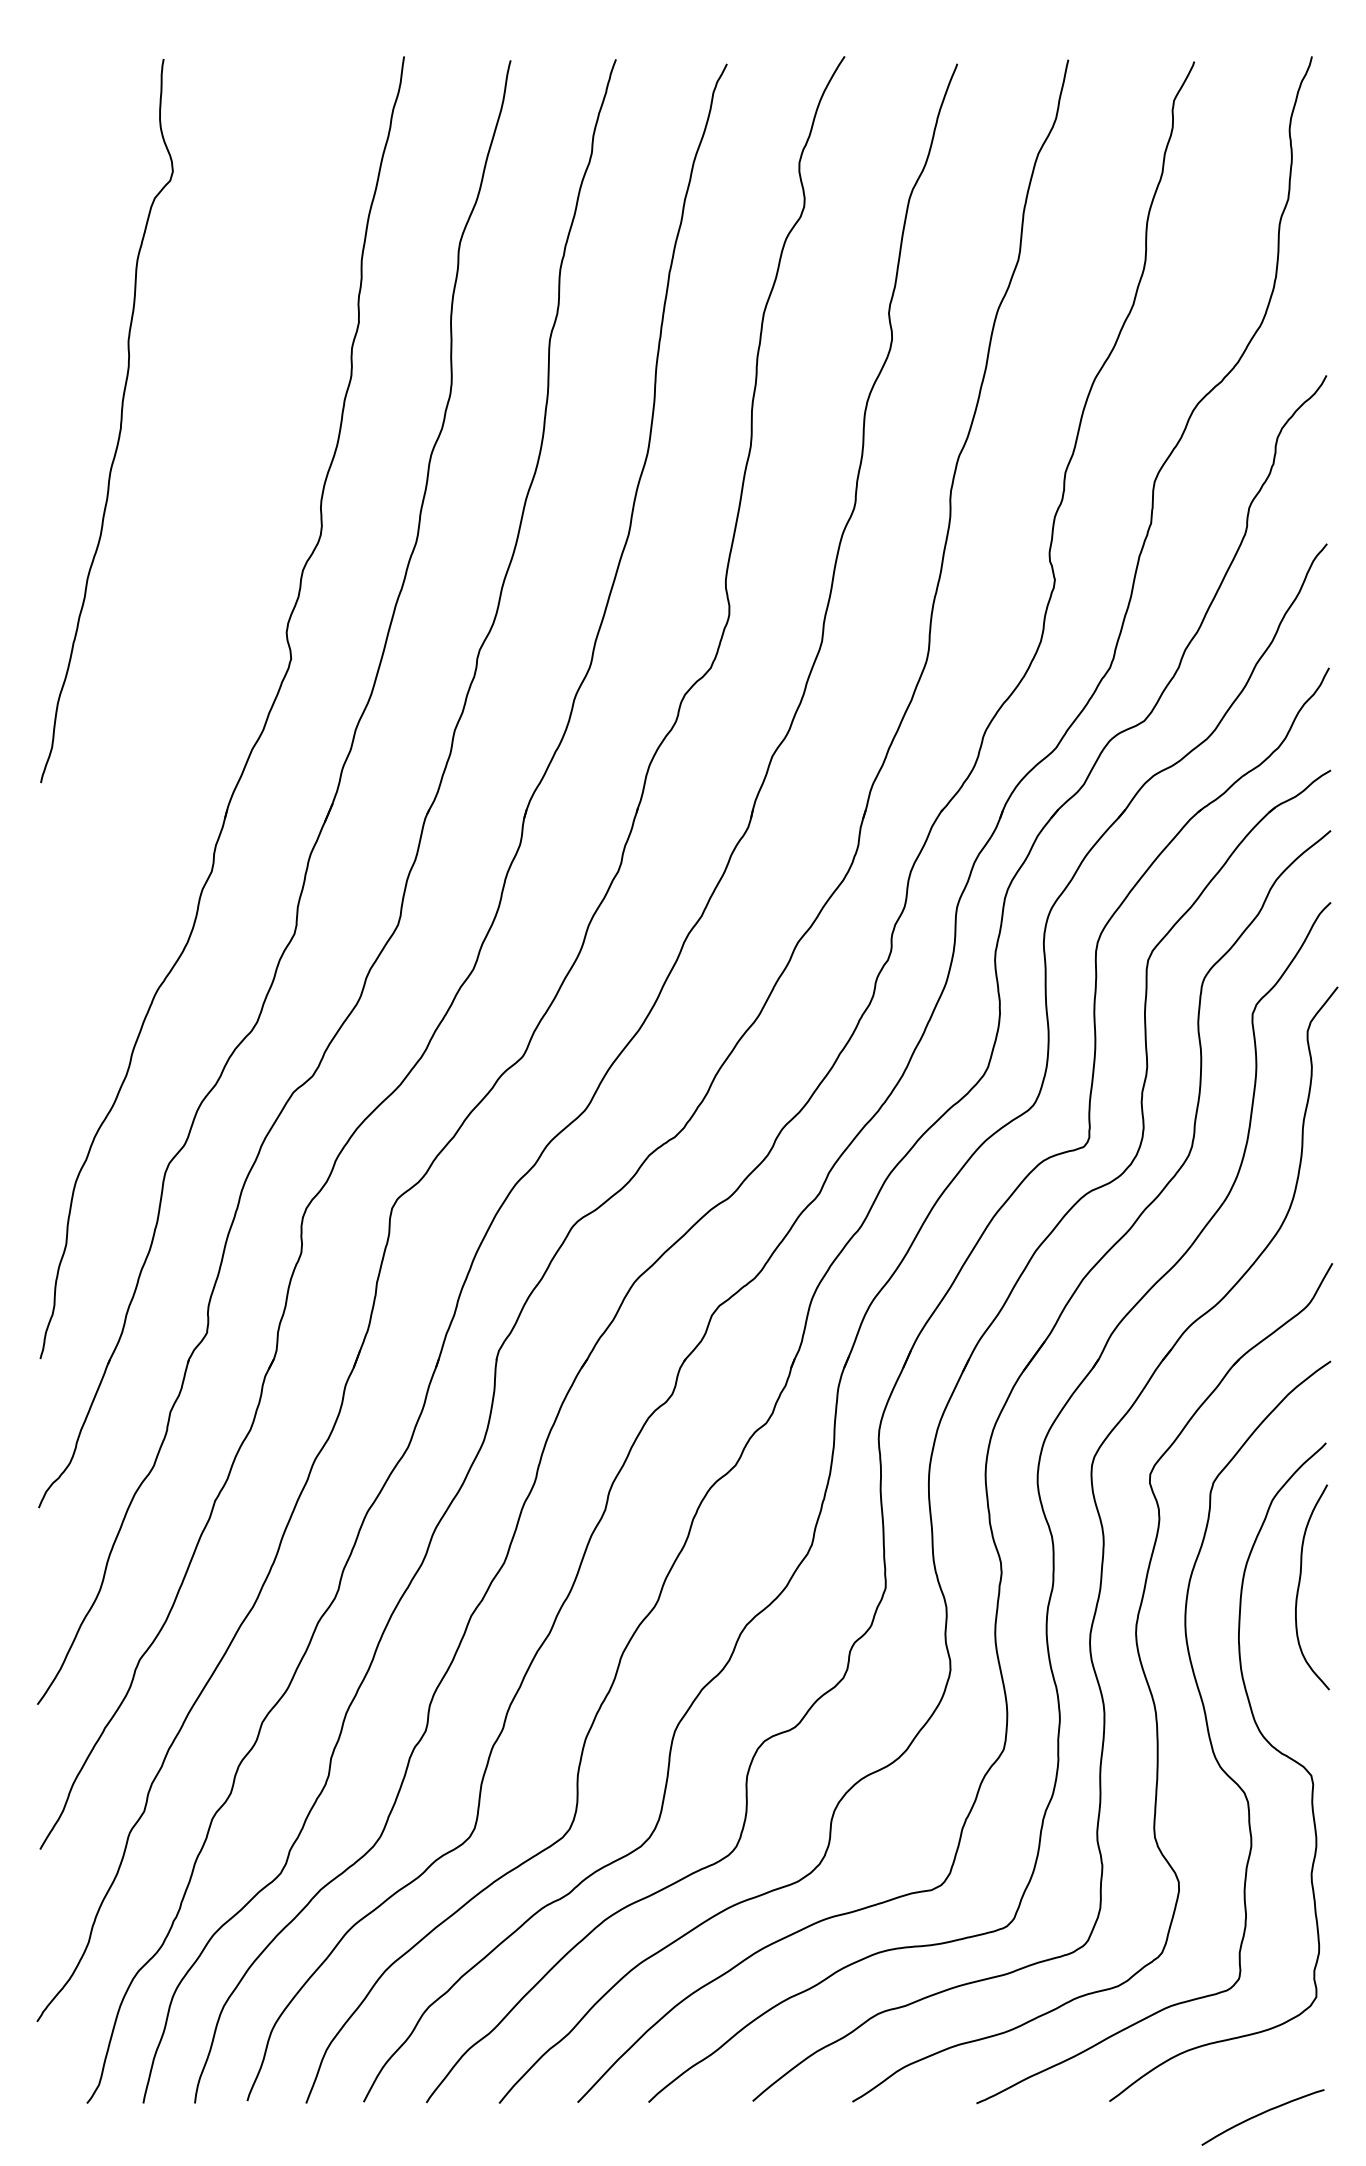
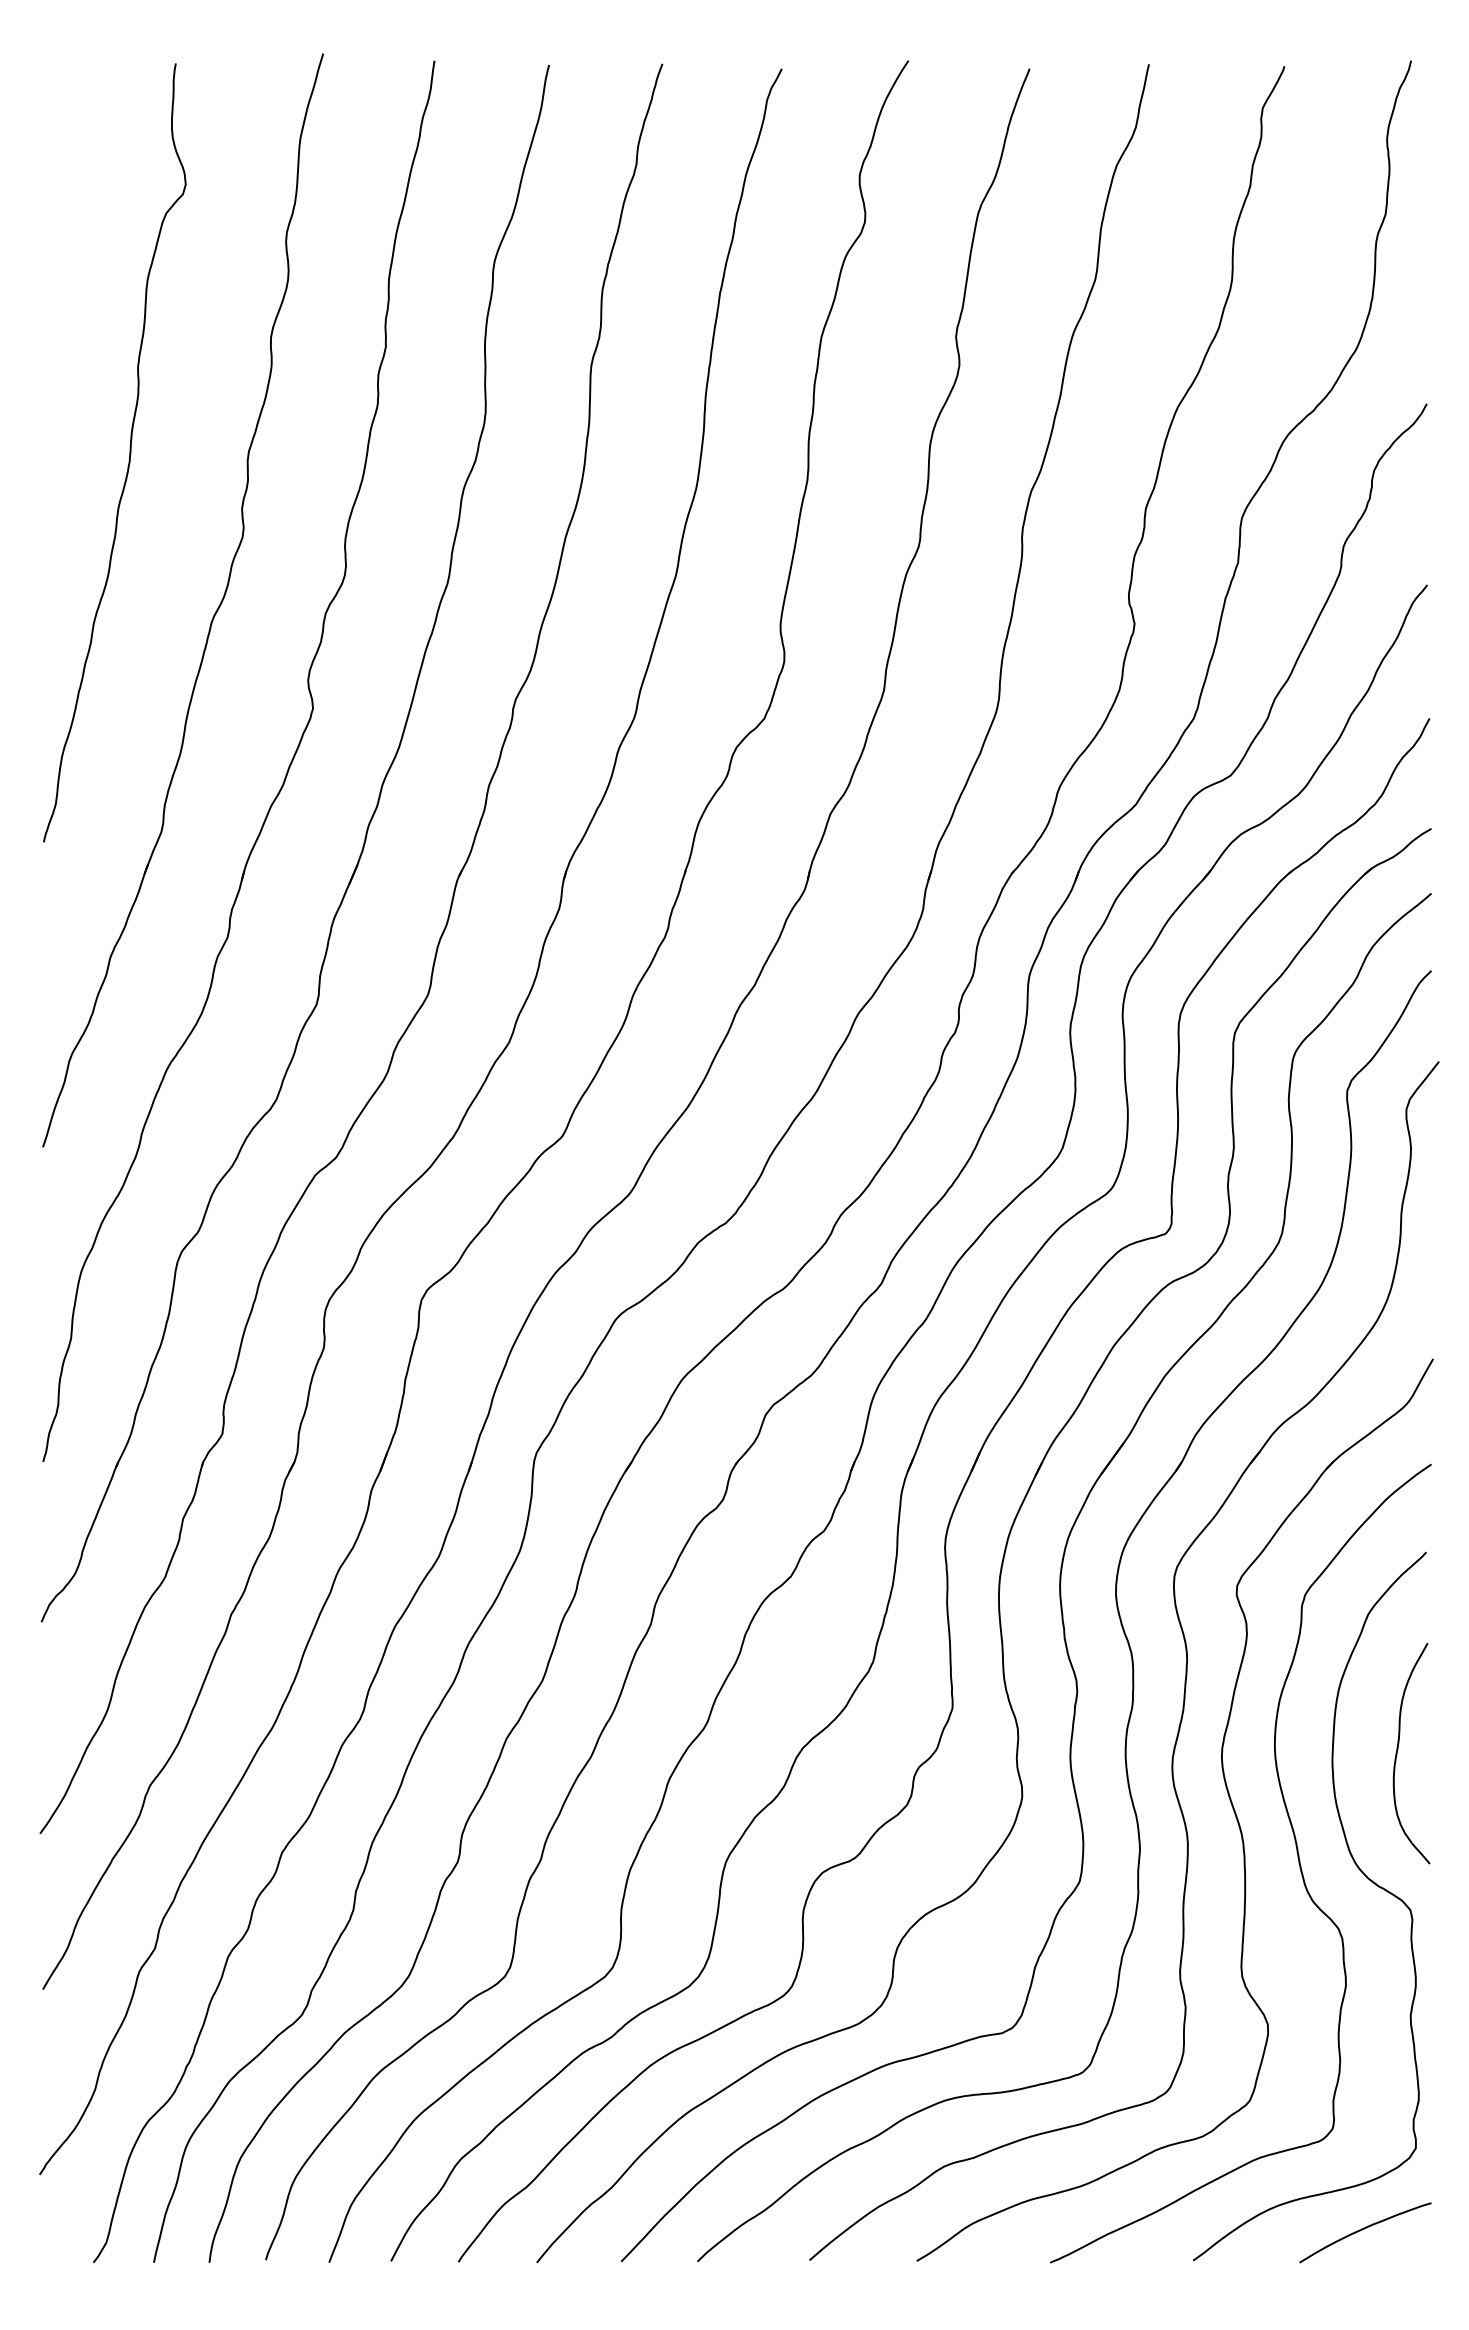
part: (198, 572) -> (213, 615), added
curve: (1300, 1584) -> (1398, 1750), moved
curve: (1262, 2114) -> (1364, 2229), moved

